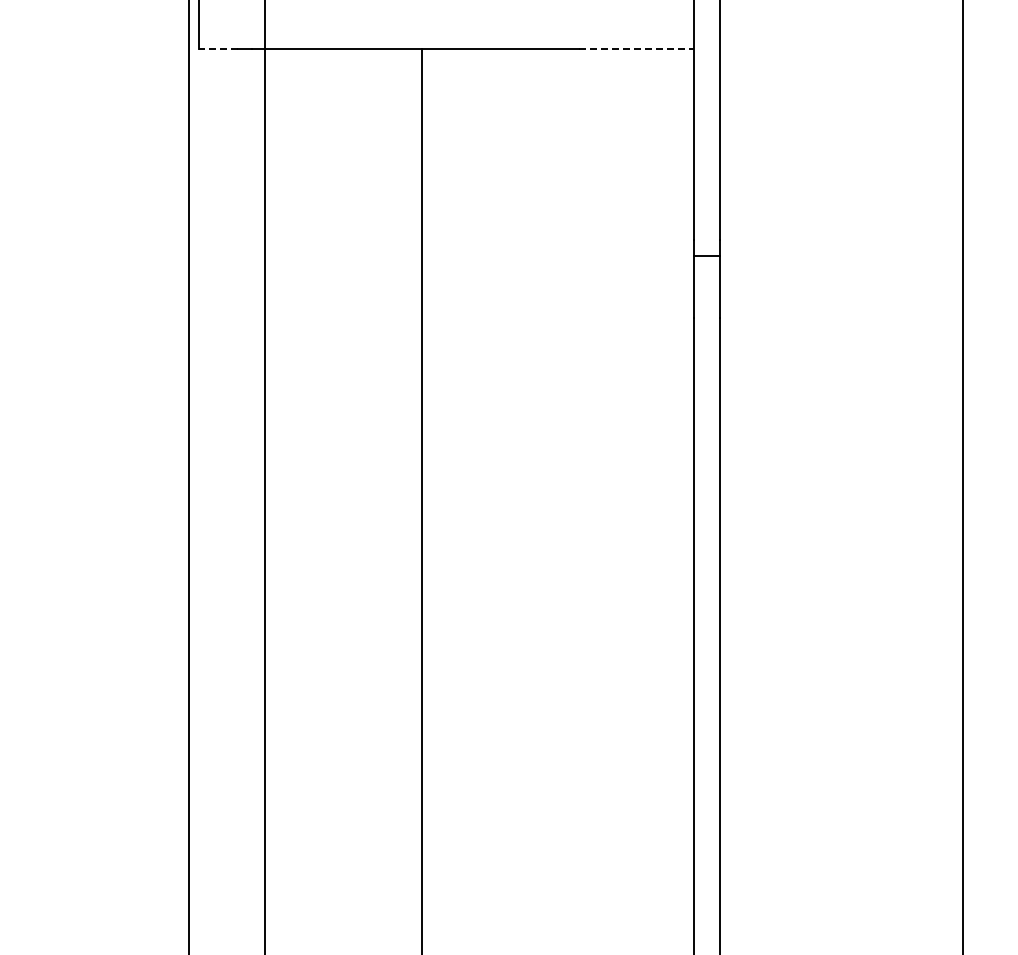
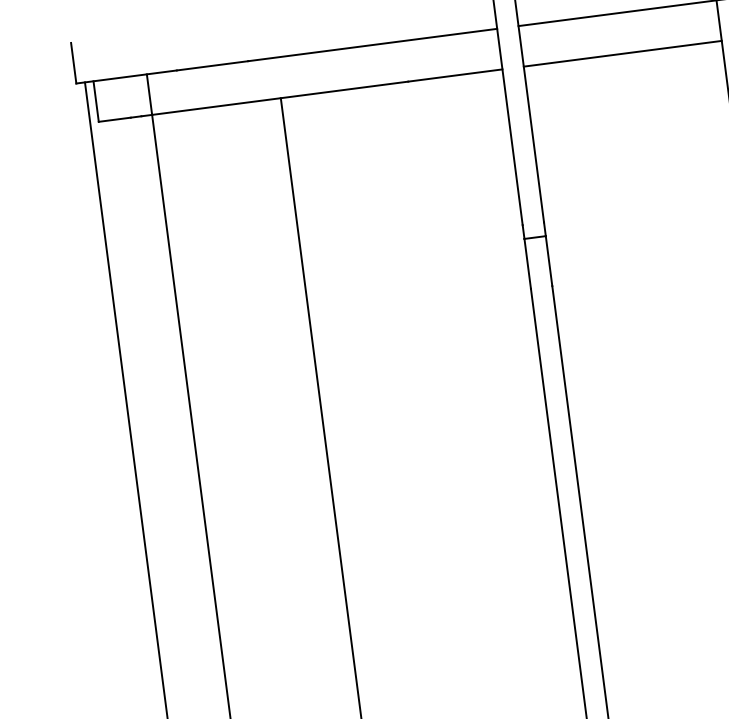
line: (218, 48) -> (114, 119), dashed -> solid
line: (636, 48) -> (455, 75), dashed -> solid
line: (841, 48) -> (622, 53), added

